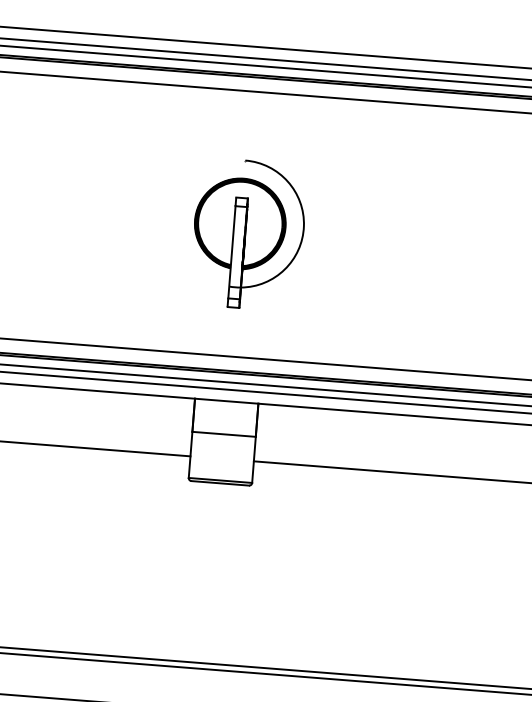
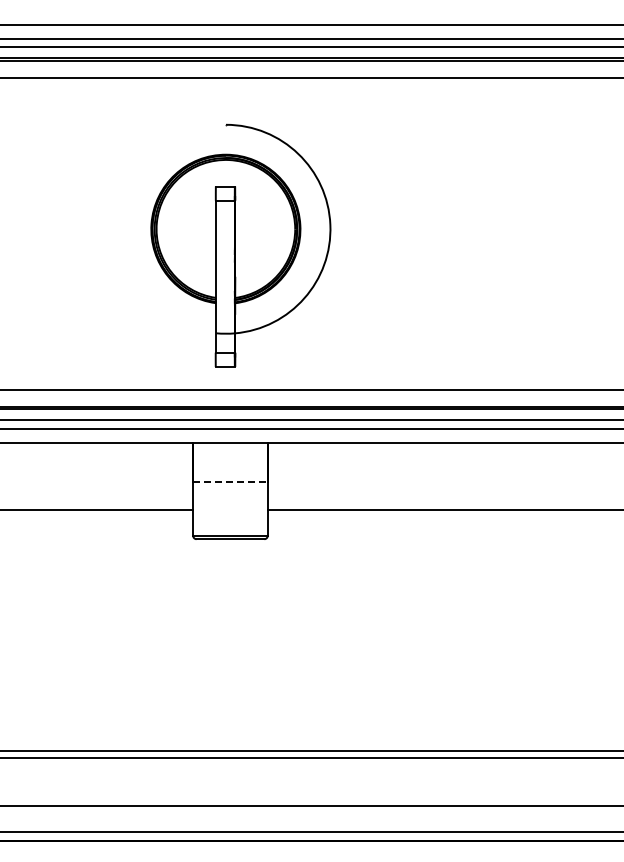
part: (248, 234) -> (240, 245), size x1.4
line: (224, 434) -> (230, 481), solid -> dashed

